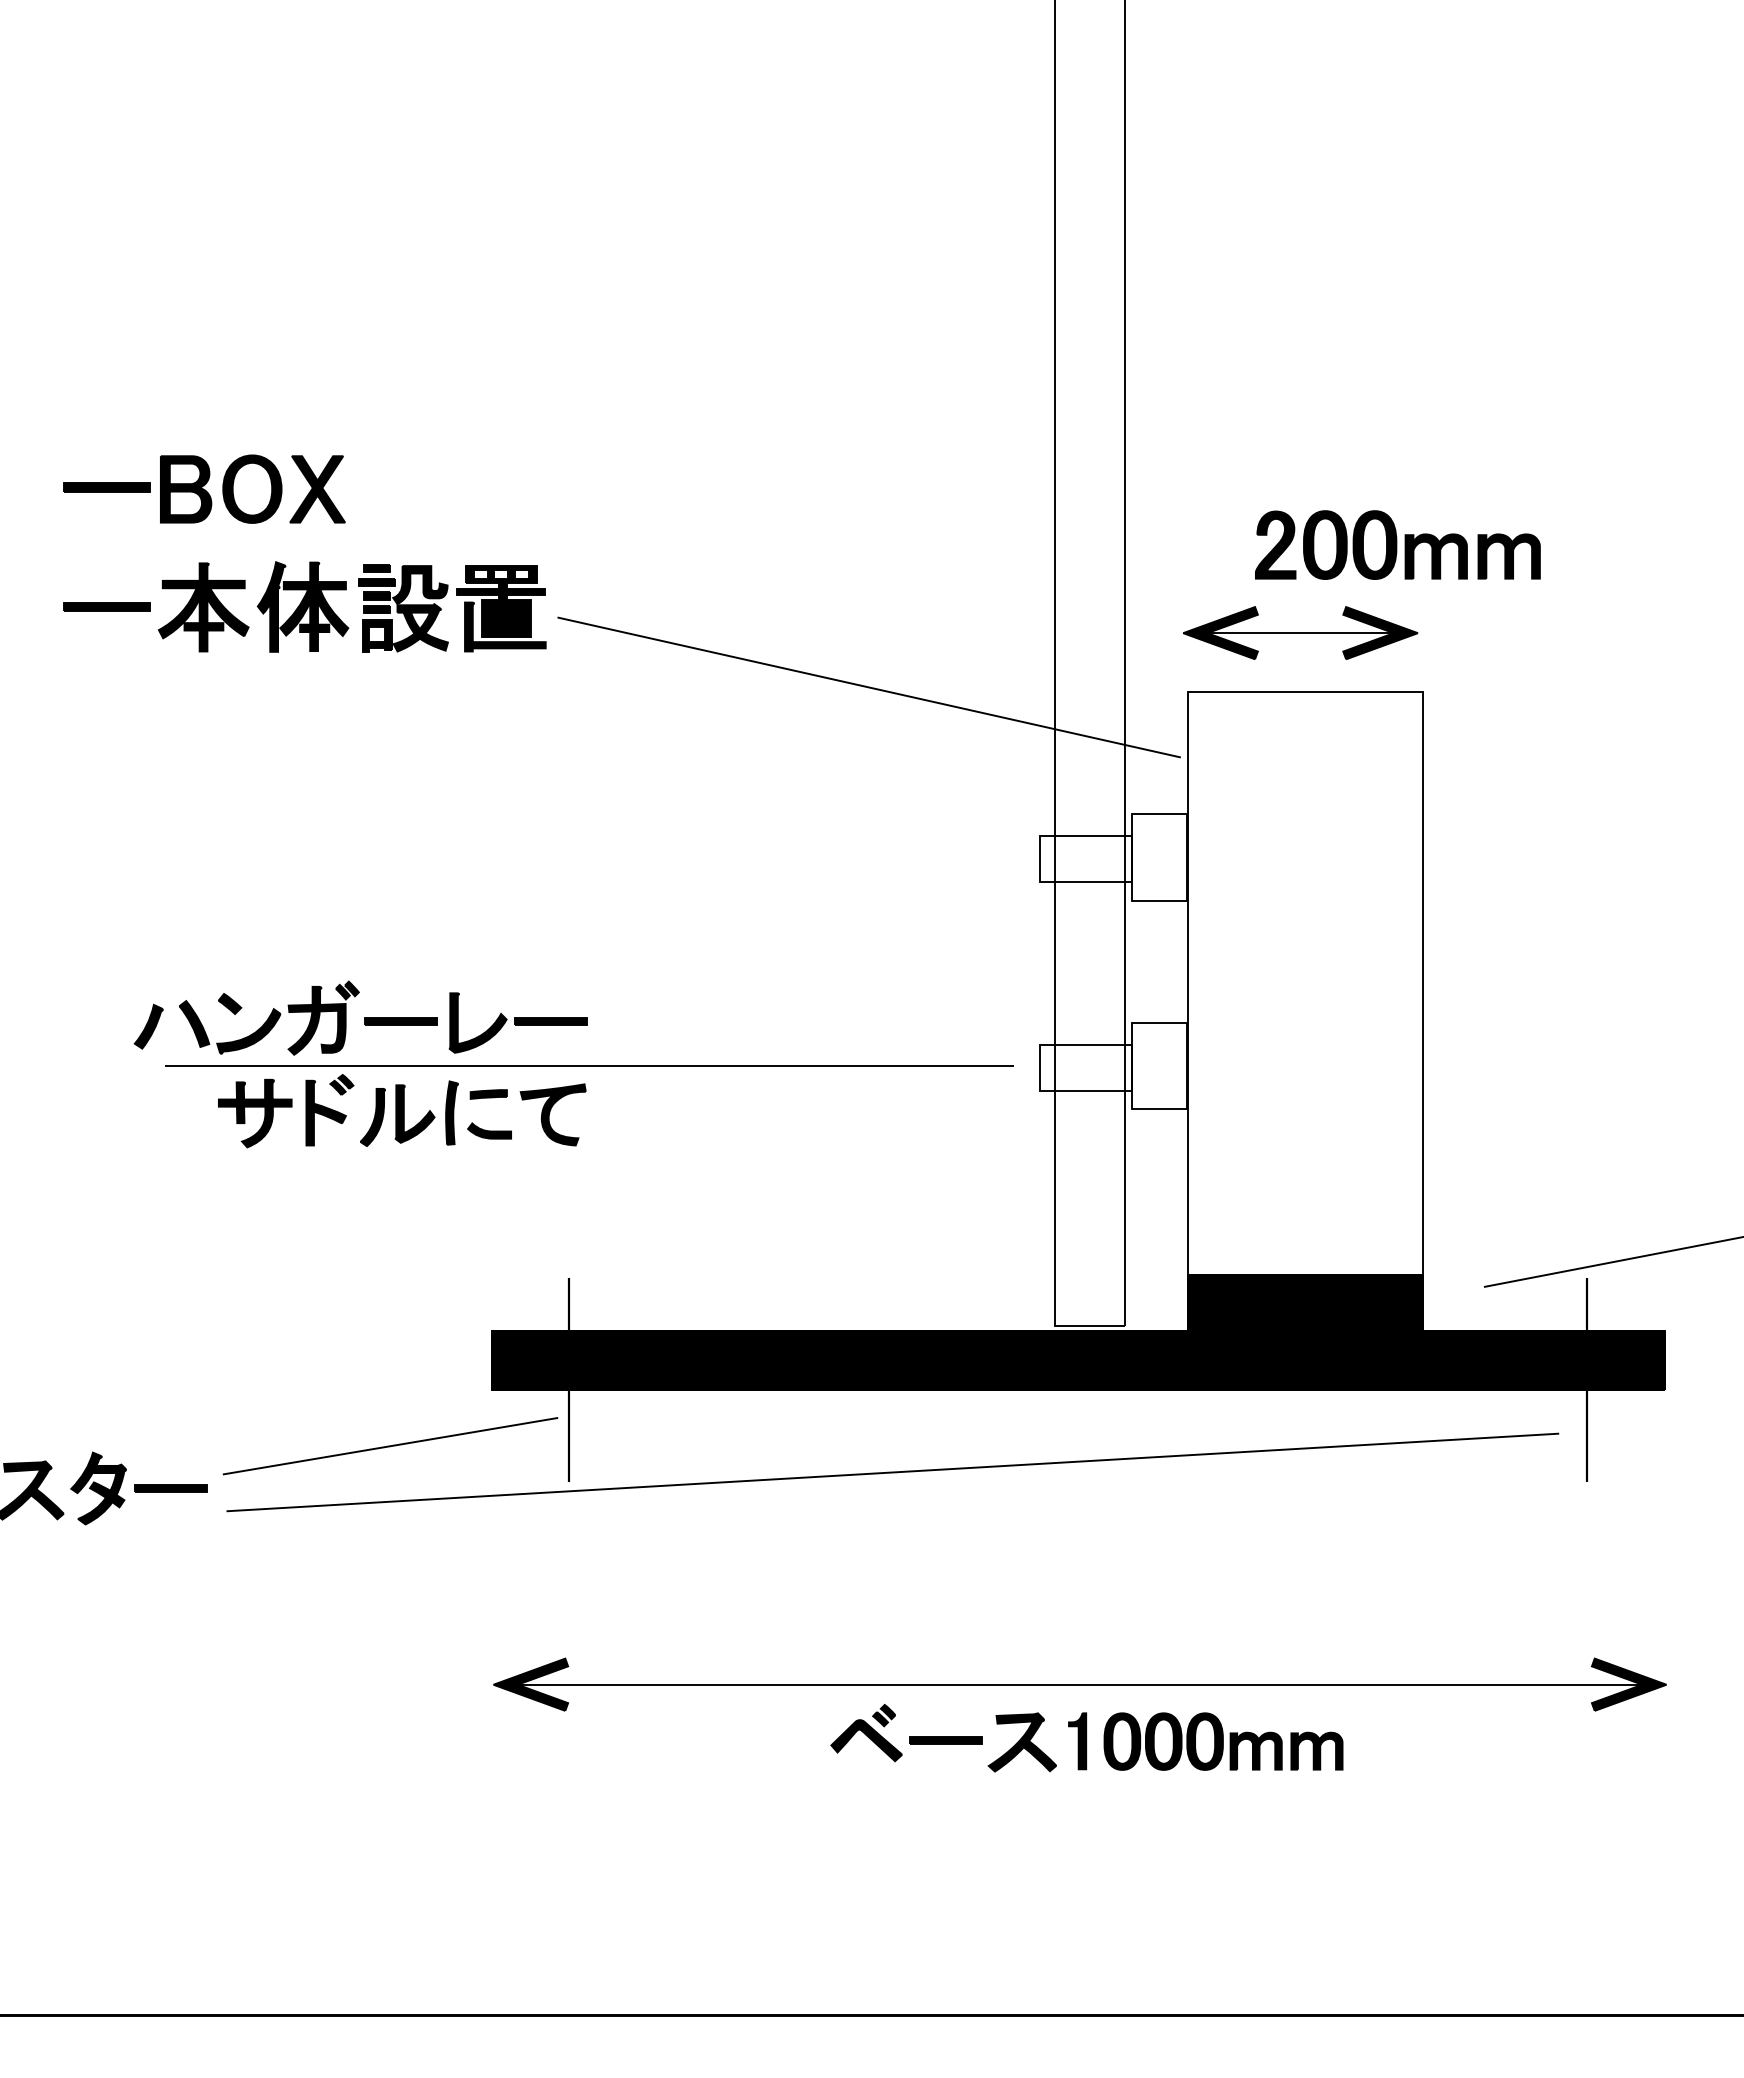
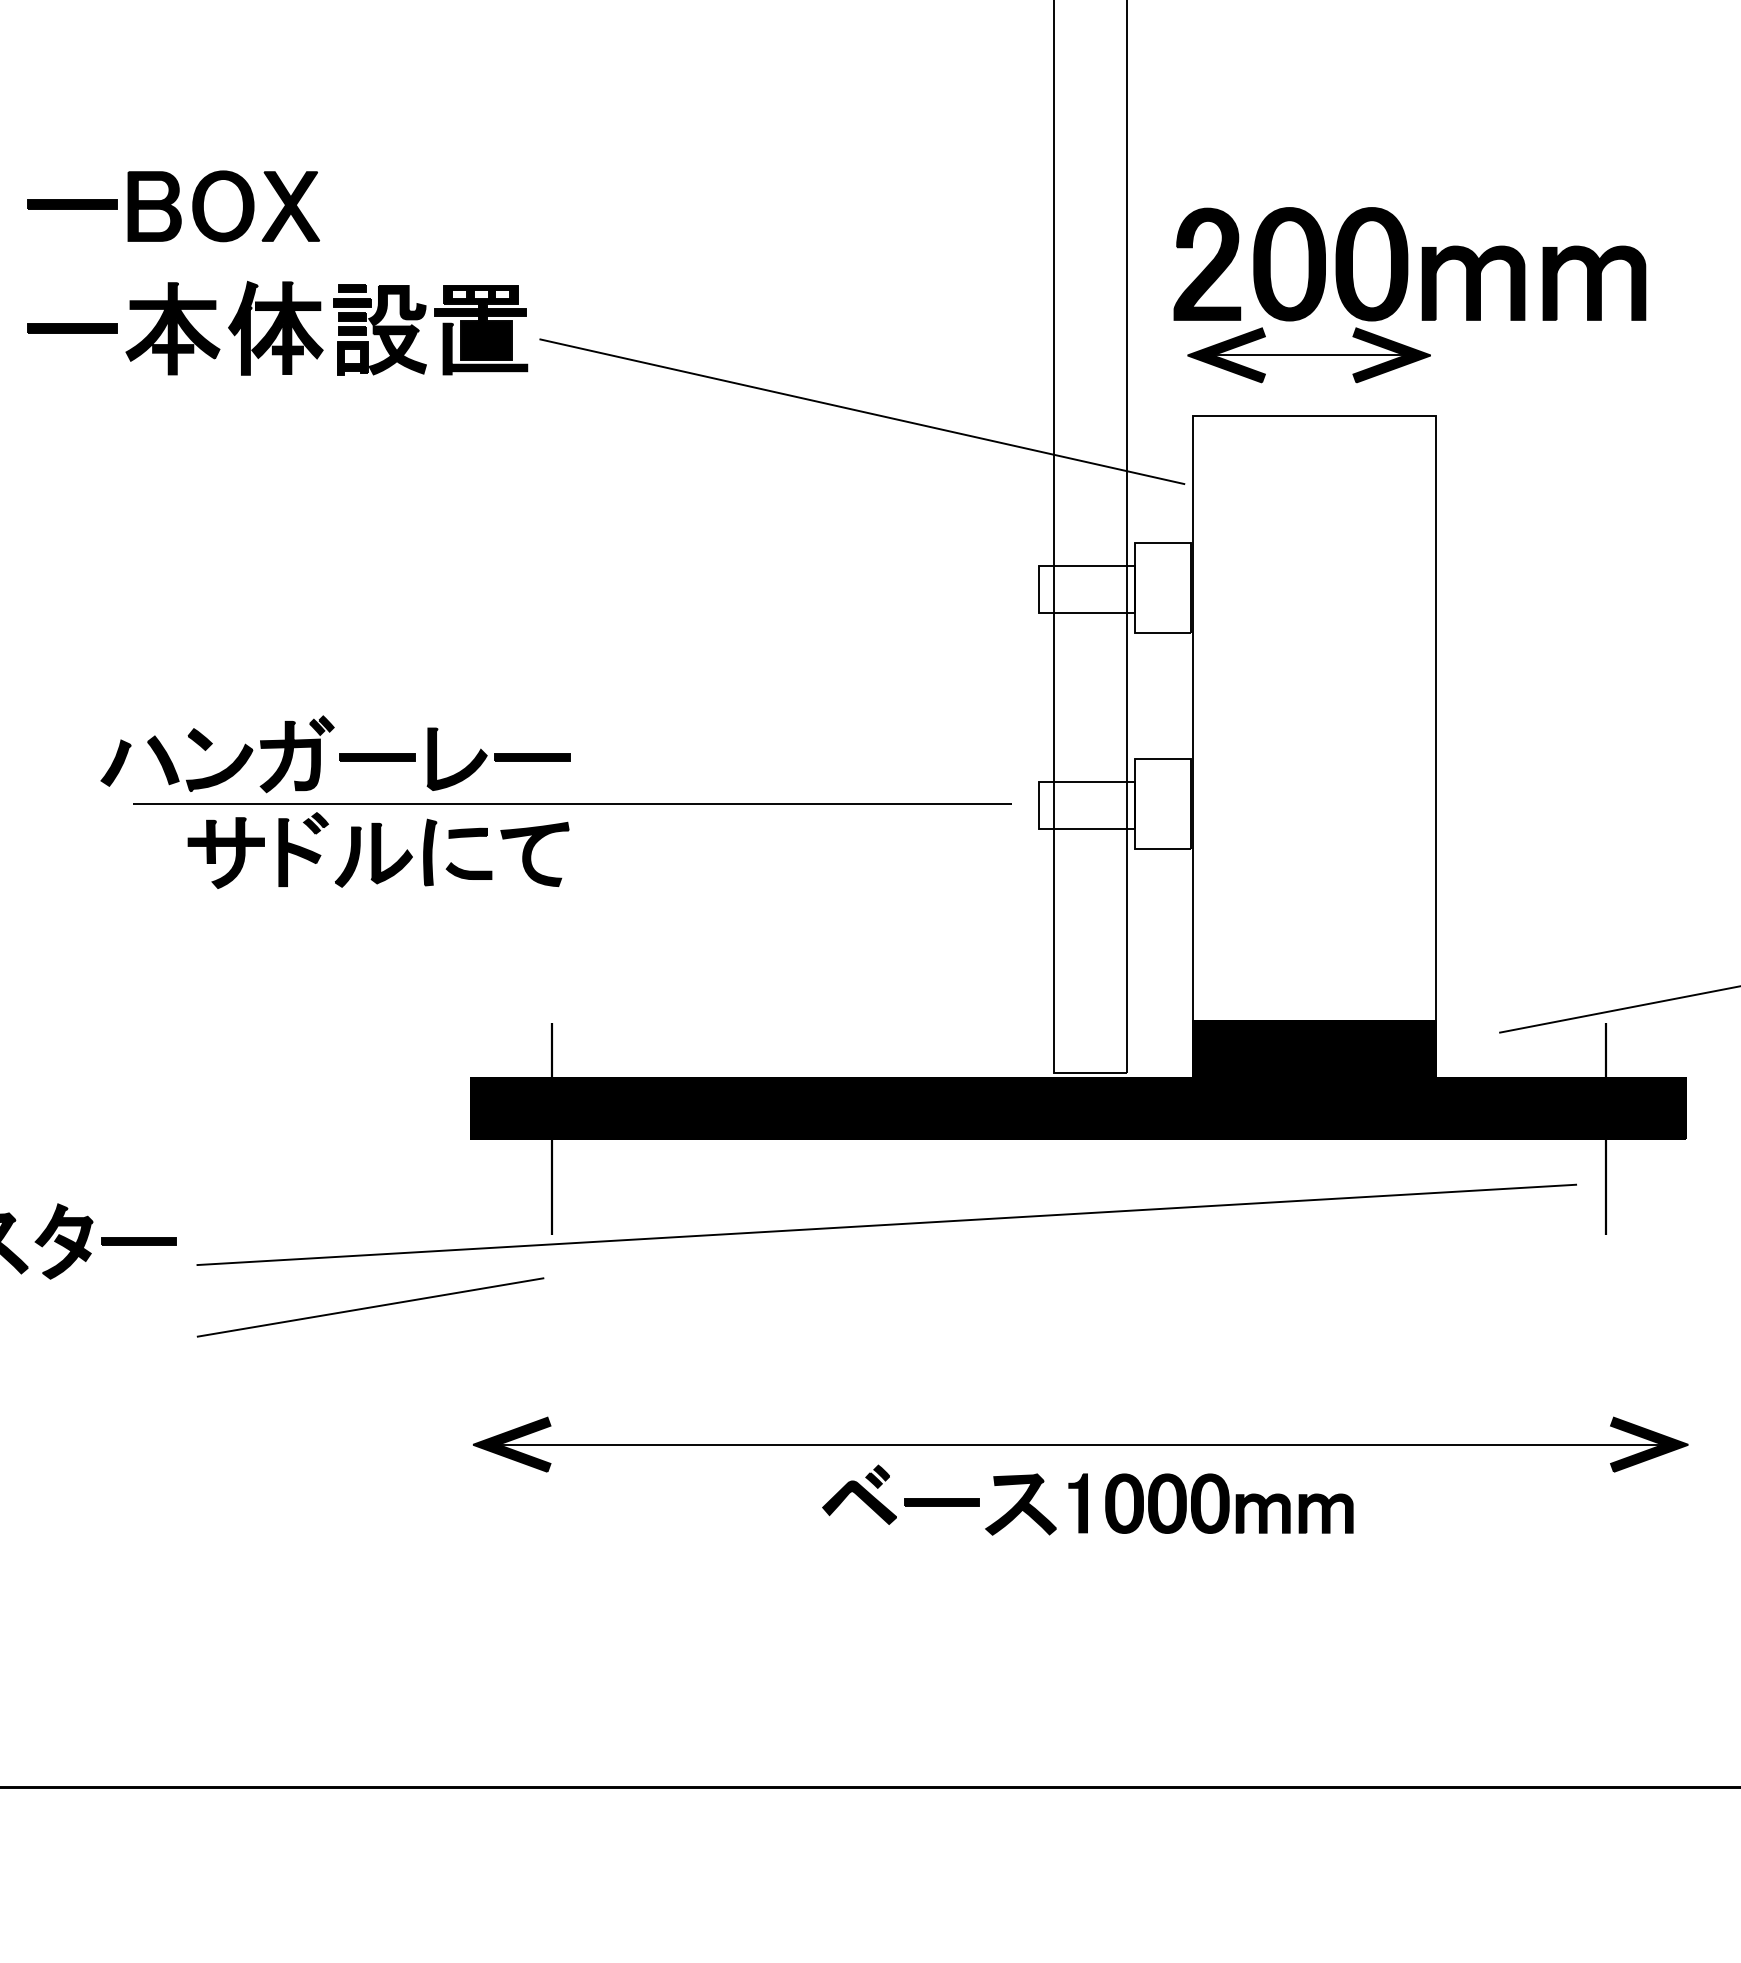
part: (1397, 544) -> (1409, 263), size x1.6
line: (390, 1446) -> (370, 1307), moved

